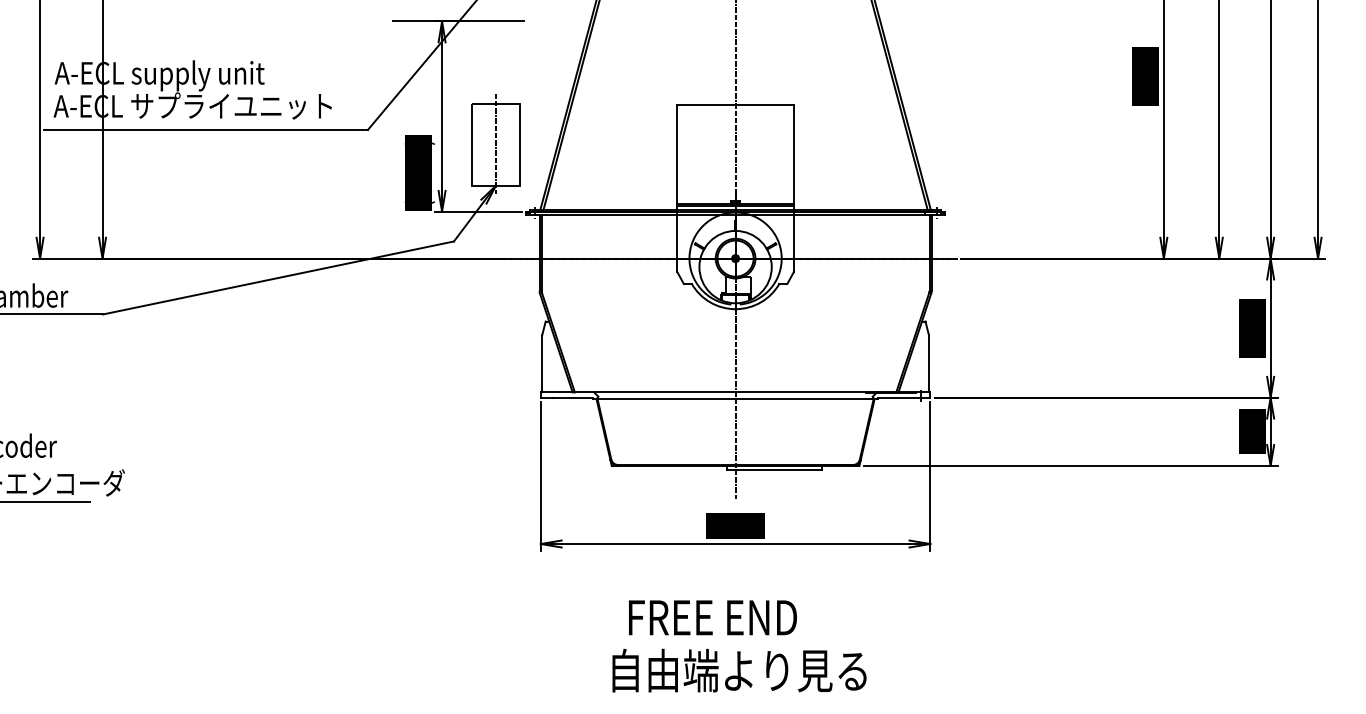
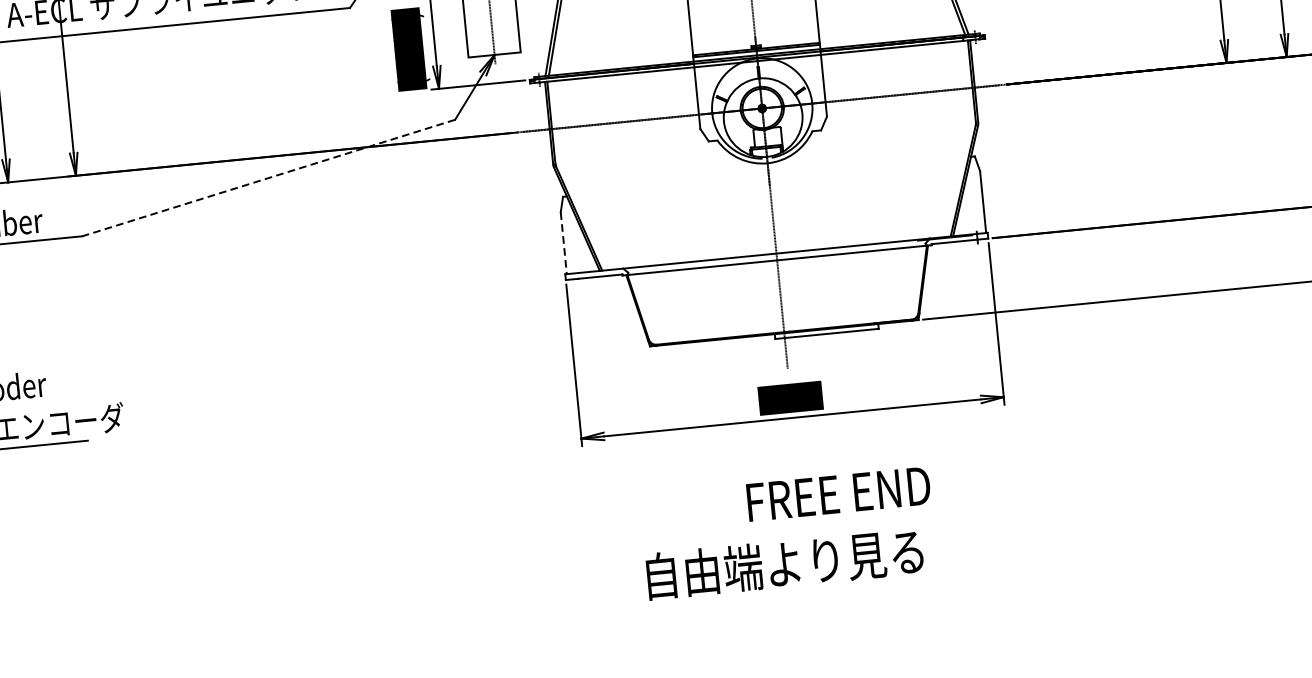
line: (277, 278) -> (267, 178), solid -> dashed
line: (542, 363) -> (564, 242), solid -> dashed
text: (712, 617) -> (838, 493), moved
text: (739, 670) -> (784, 563), moved

